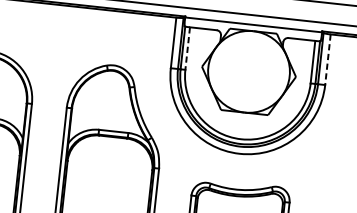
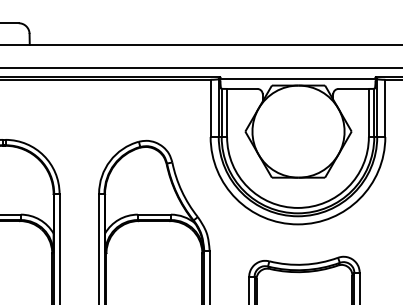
line: (188, 49) -> (227, 113), dashed -> solid
line: (328, 59) -> (385, 108), dashed -> solid

